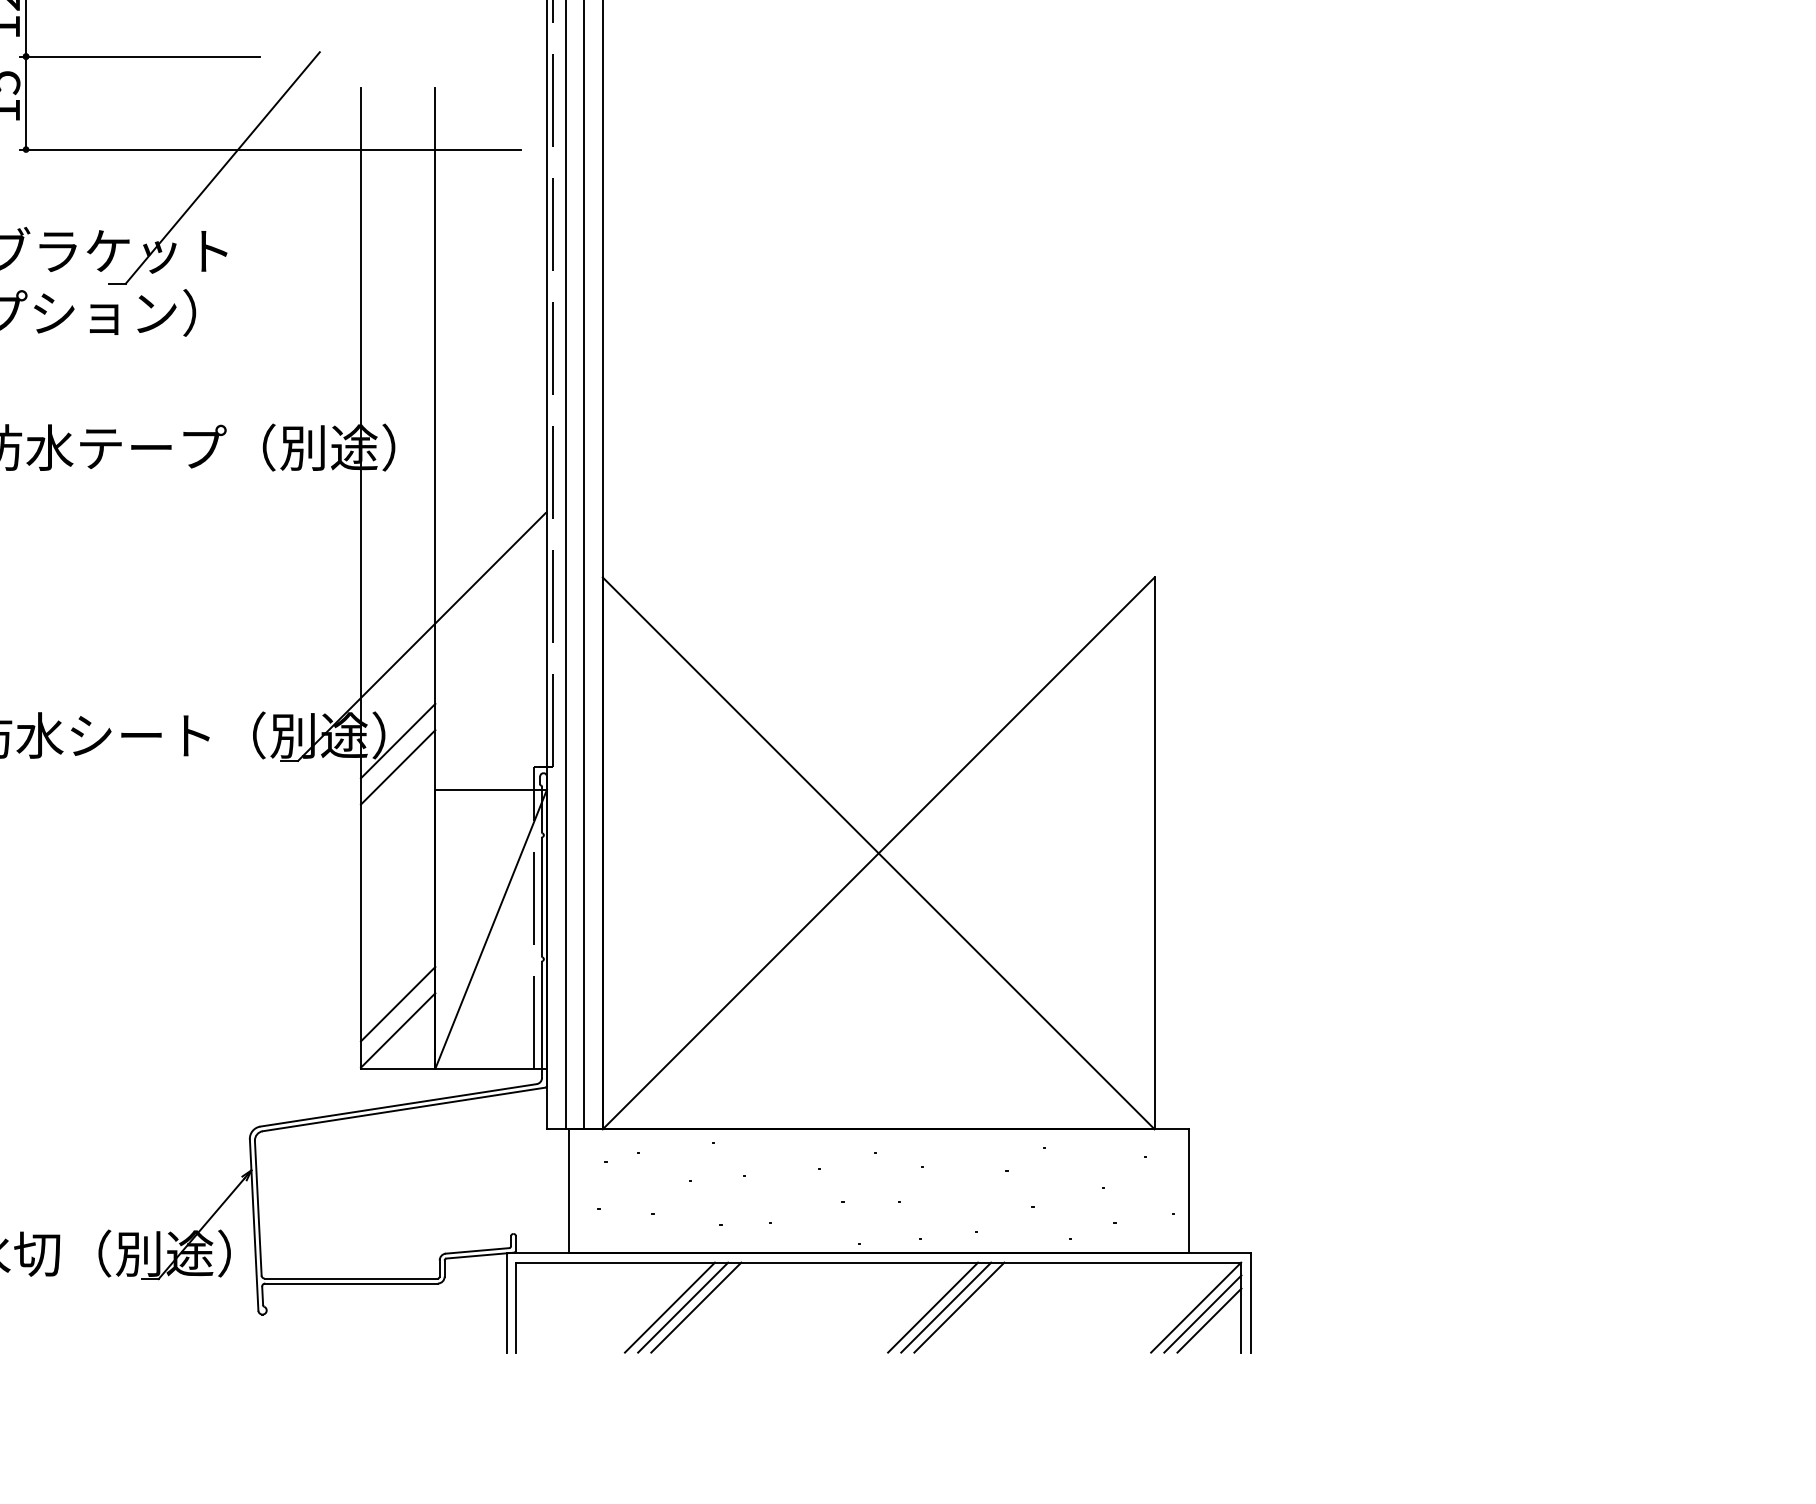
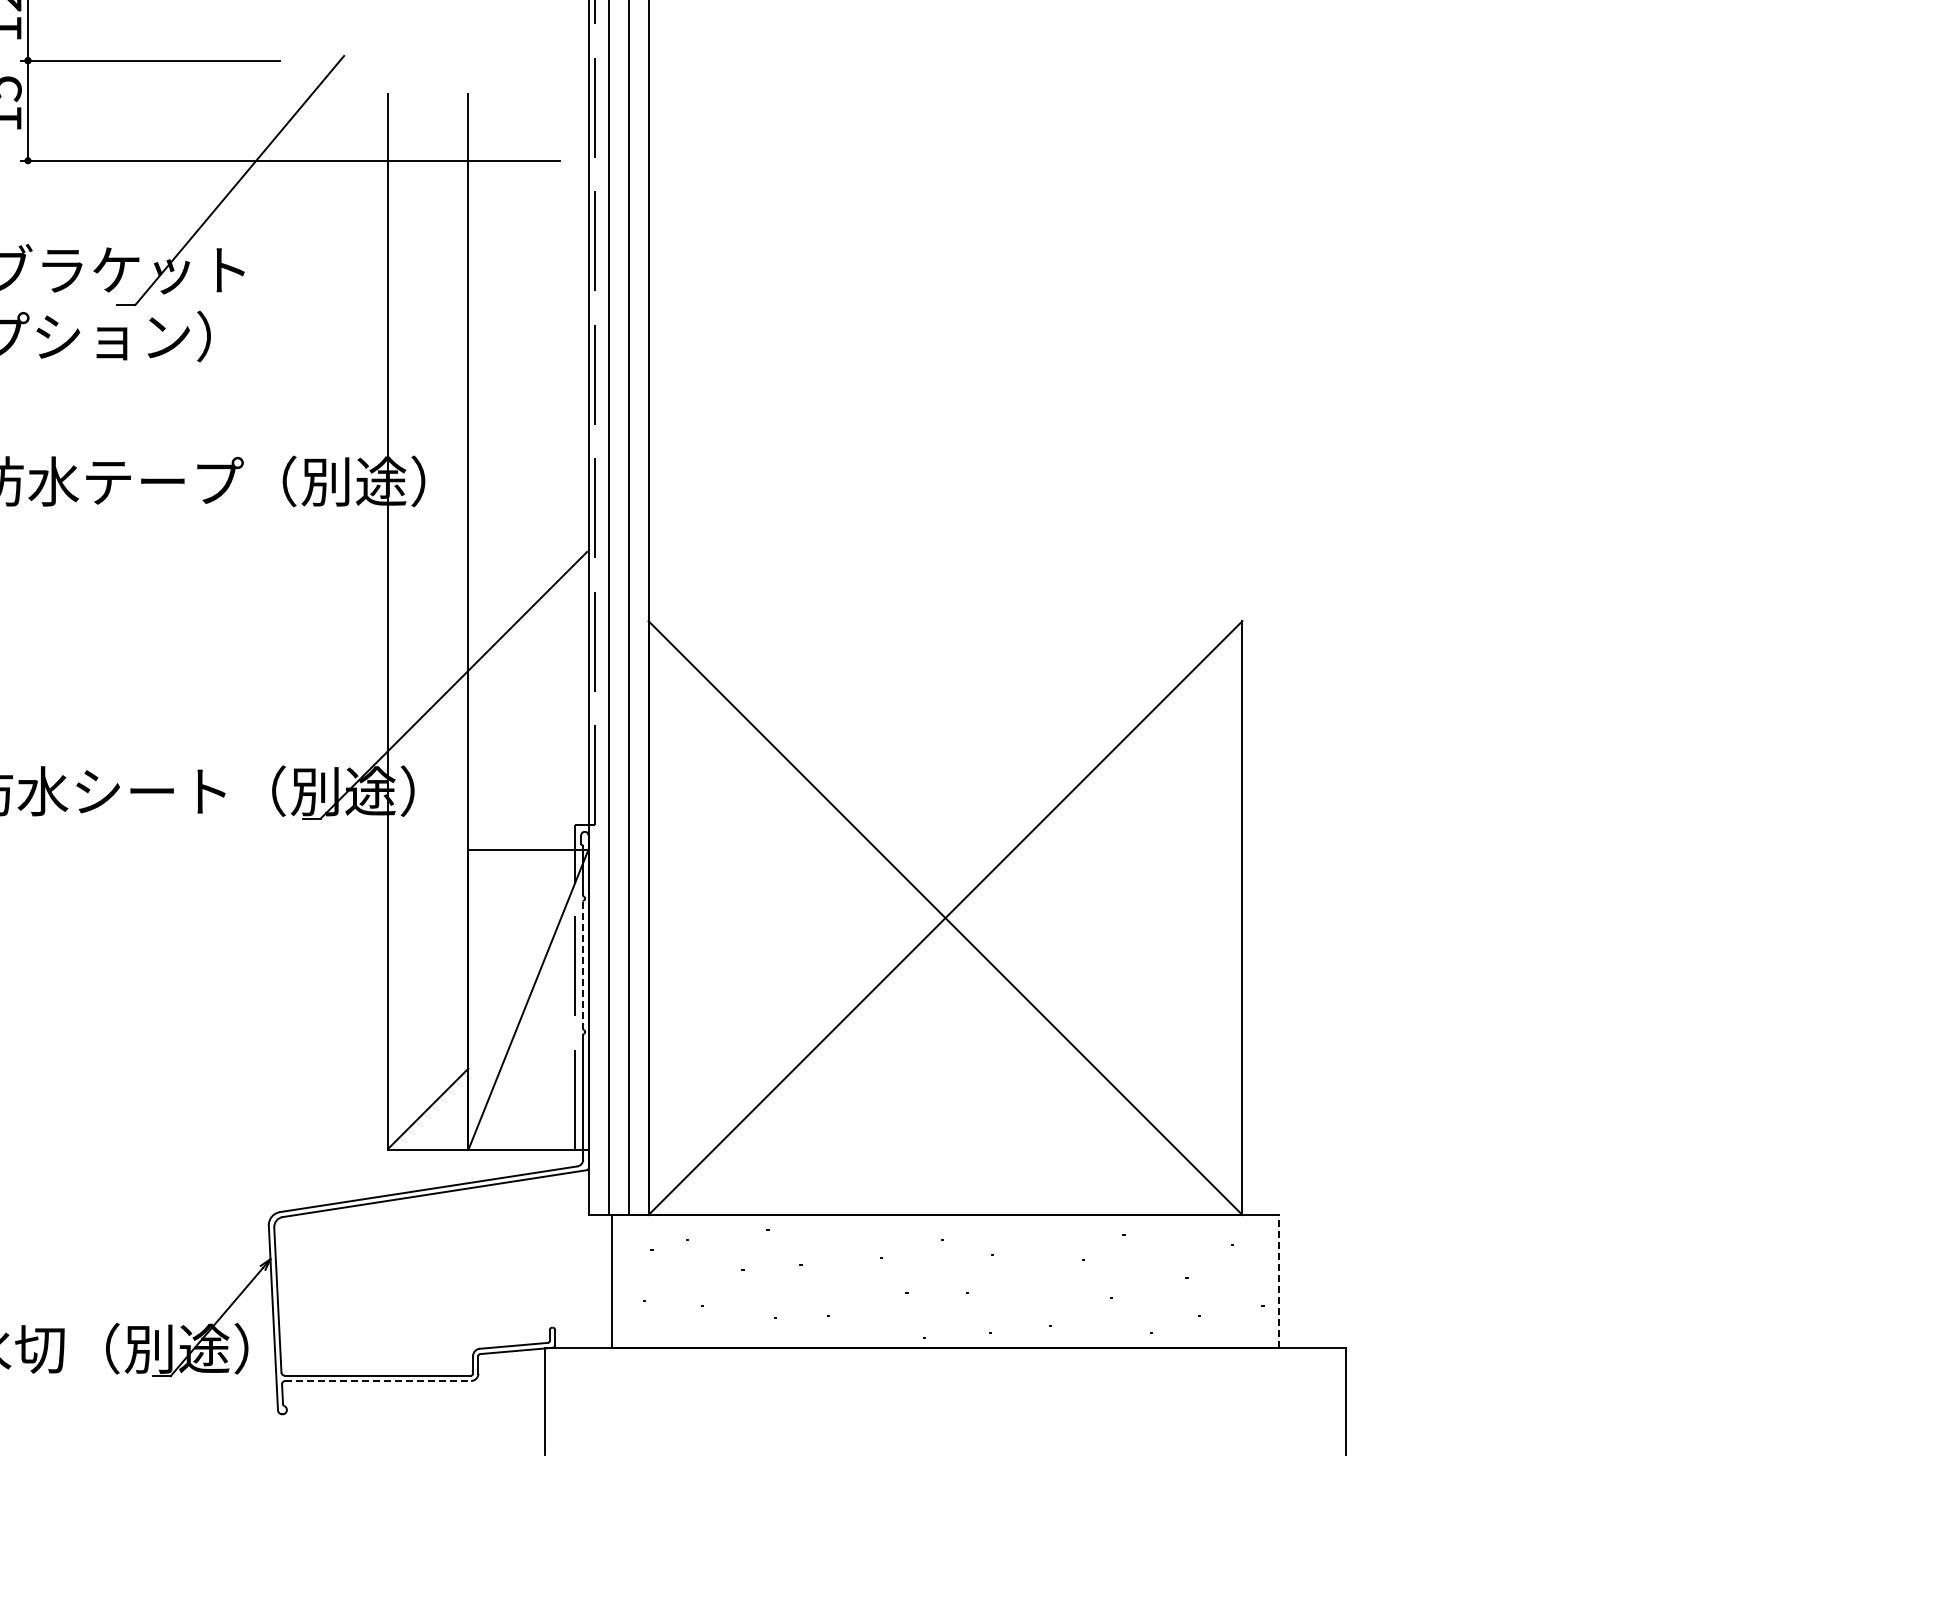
line: (398, 741) -> (428, 797), removed
line: (398, 767) -> (428, 825), removed
line: (542, 897) -> (583, 965), solid -> dashed
line: (398, 1004) -> (428, 1080), removed
line: (1189, 1191) -> (1279, 1281), solid -> dashed
line: (351, 1283) -> (378, 1380), solid -> dashed
part: (905, 1334) -> (974, 1435), removed

